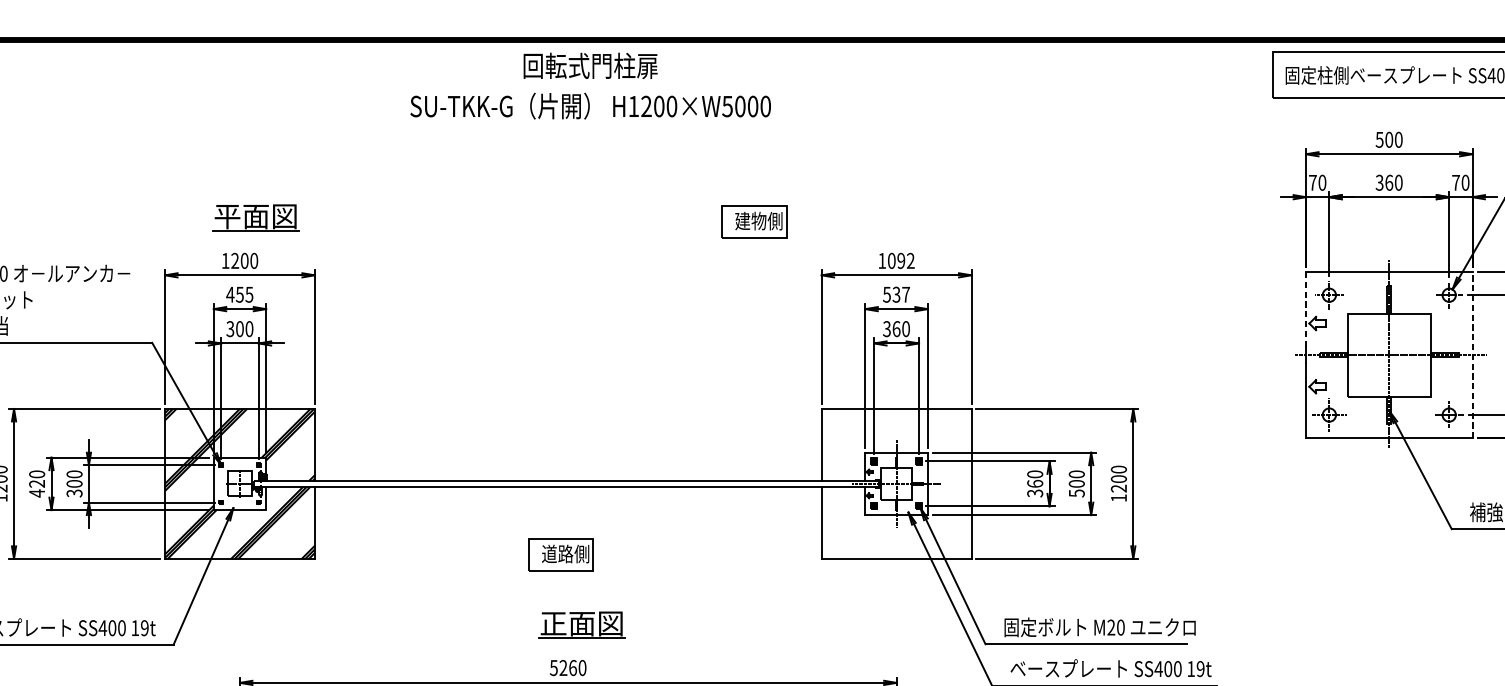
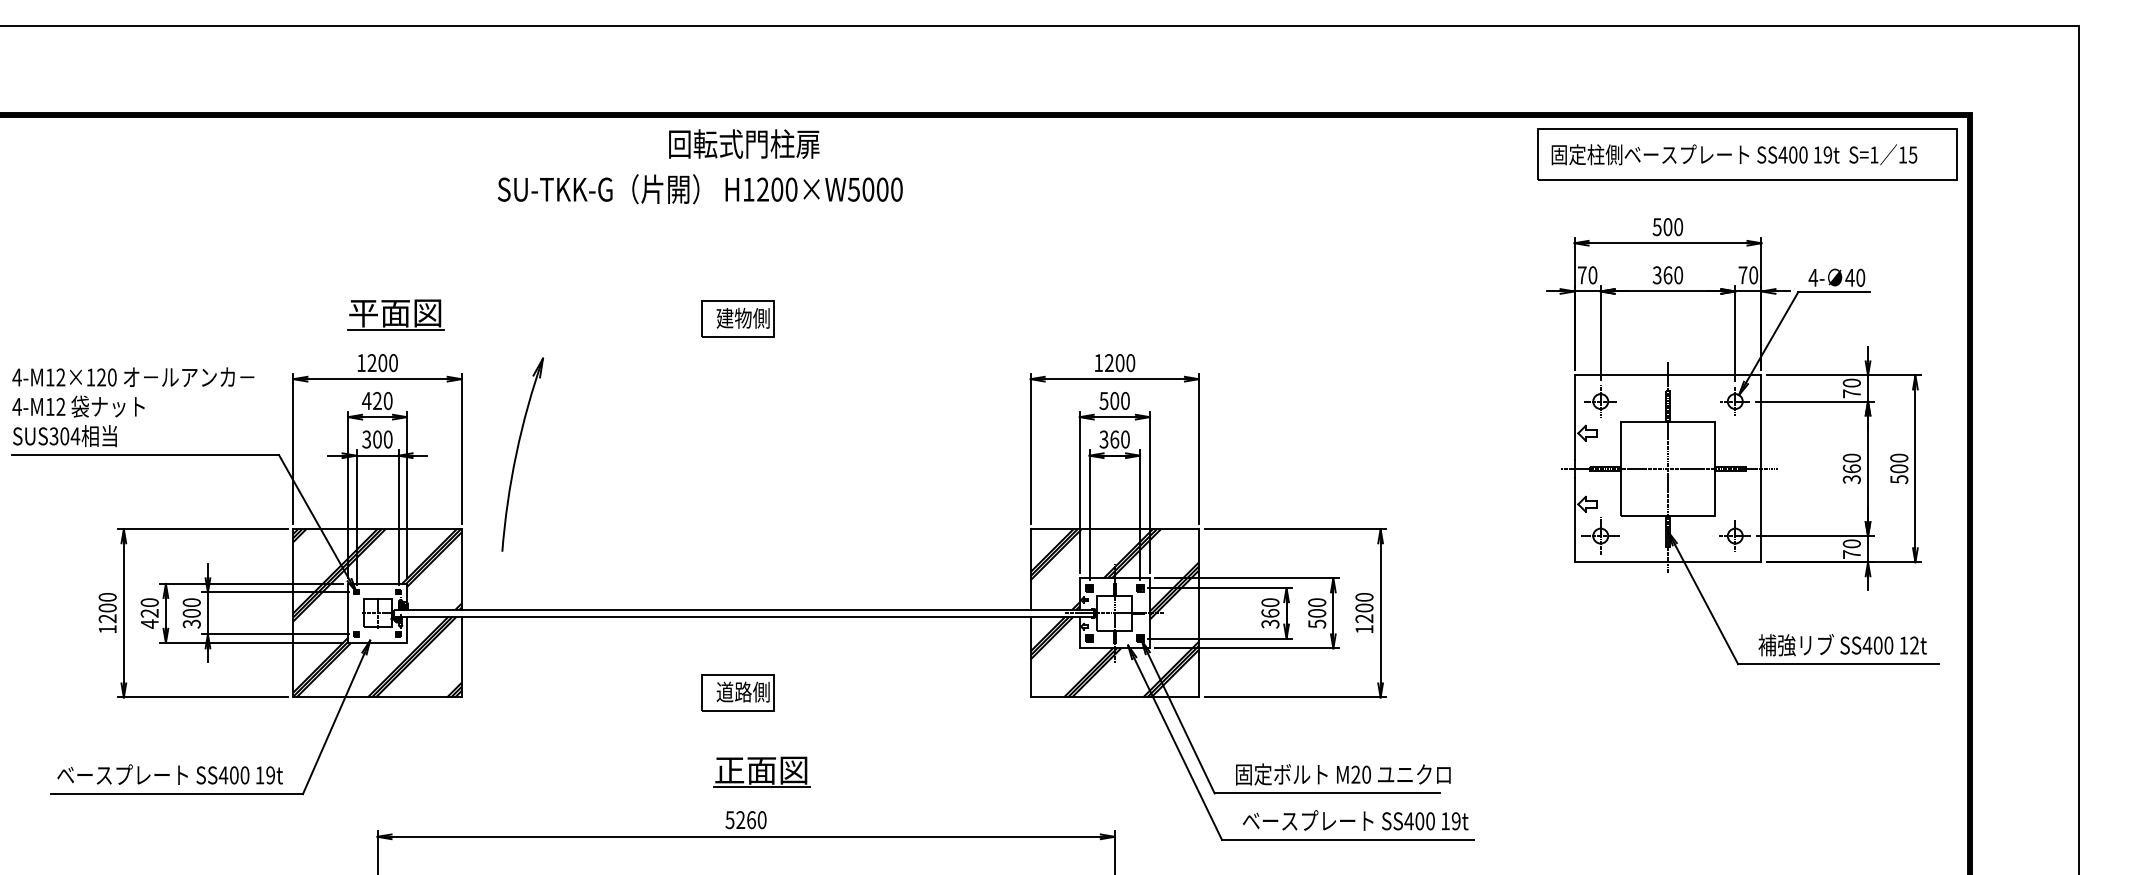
text: (590, 65) -> (744, 143), moved
text: (590, 106) -> (700, 189), moved
part: (753, 221) -> (737, 318), moved
text: (901, 261) -> (1120, 363), 1092 -> 1200
text: (244, 295) -> (382, 401), 455 -> 420
text: (900, 295) -> (1119, 401), 537 -> 500
line: (1305, 309) -> (1574, 417), dashed -> solid
part: (369, 342) -> (522, 454), added
line: (1472, 354) -> (1761, 468), dashed -> solid
hatch: (896, 483) -> (1114, 613), added

